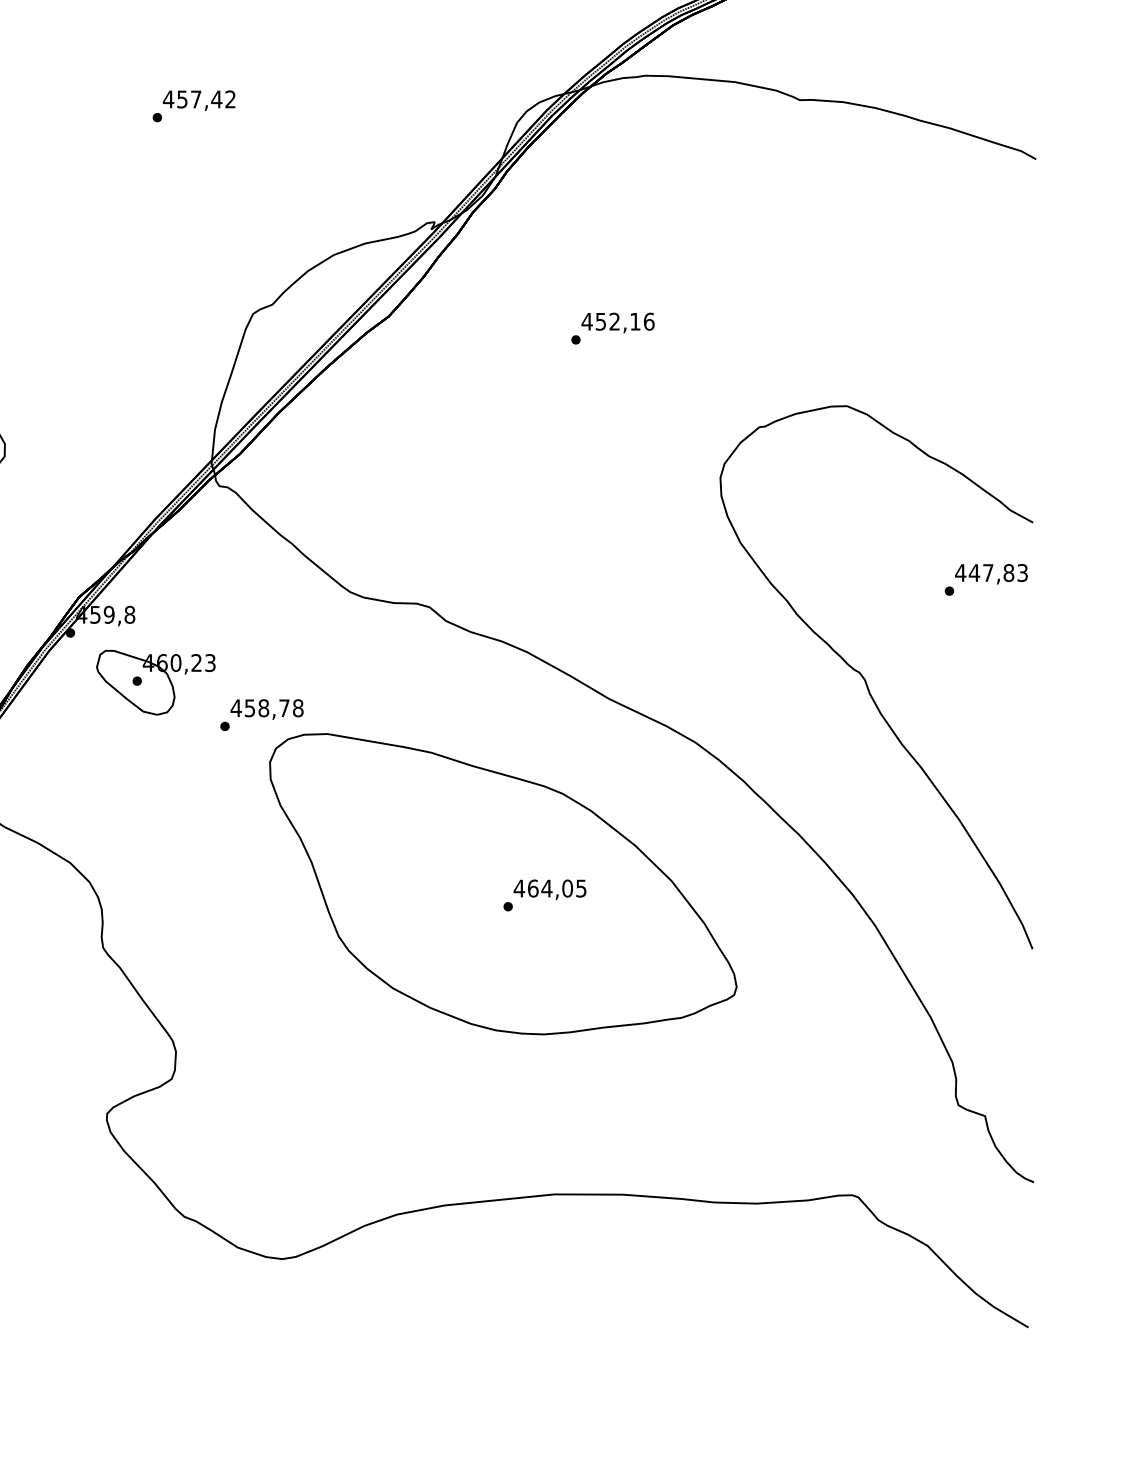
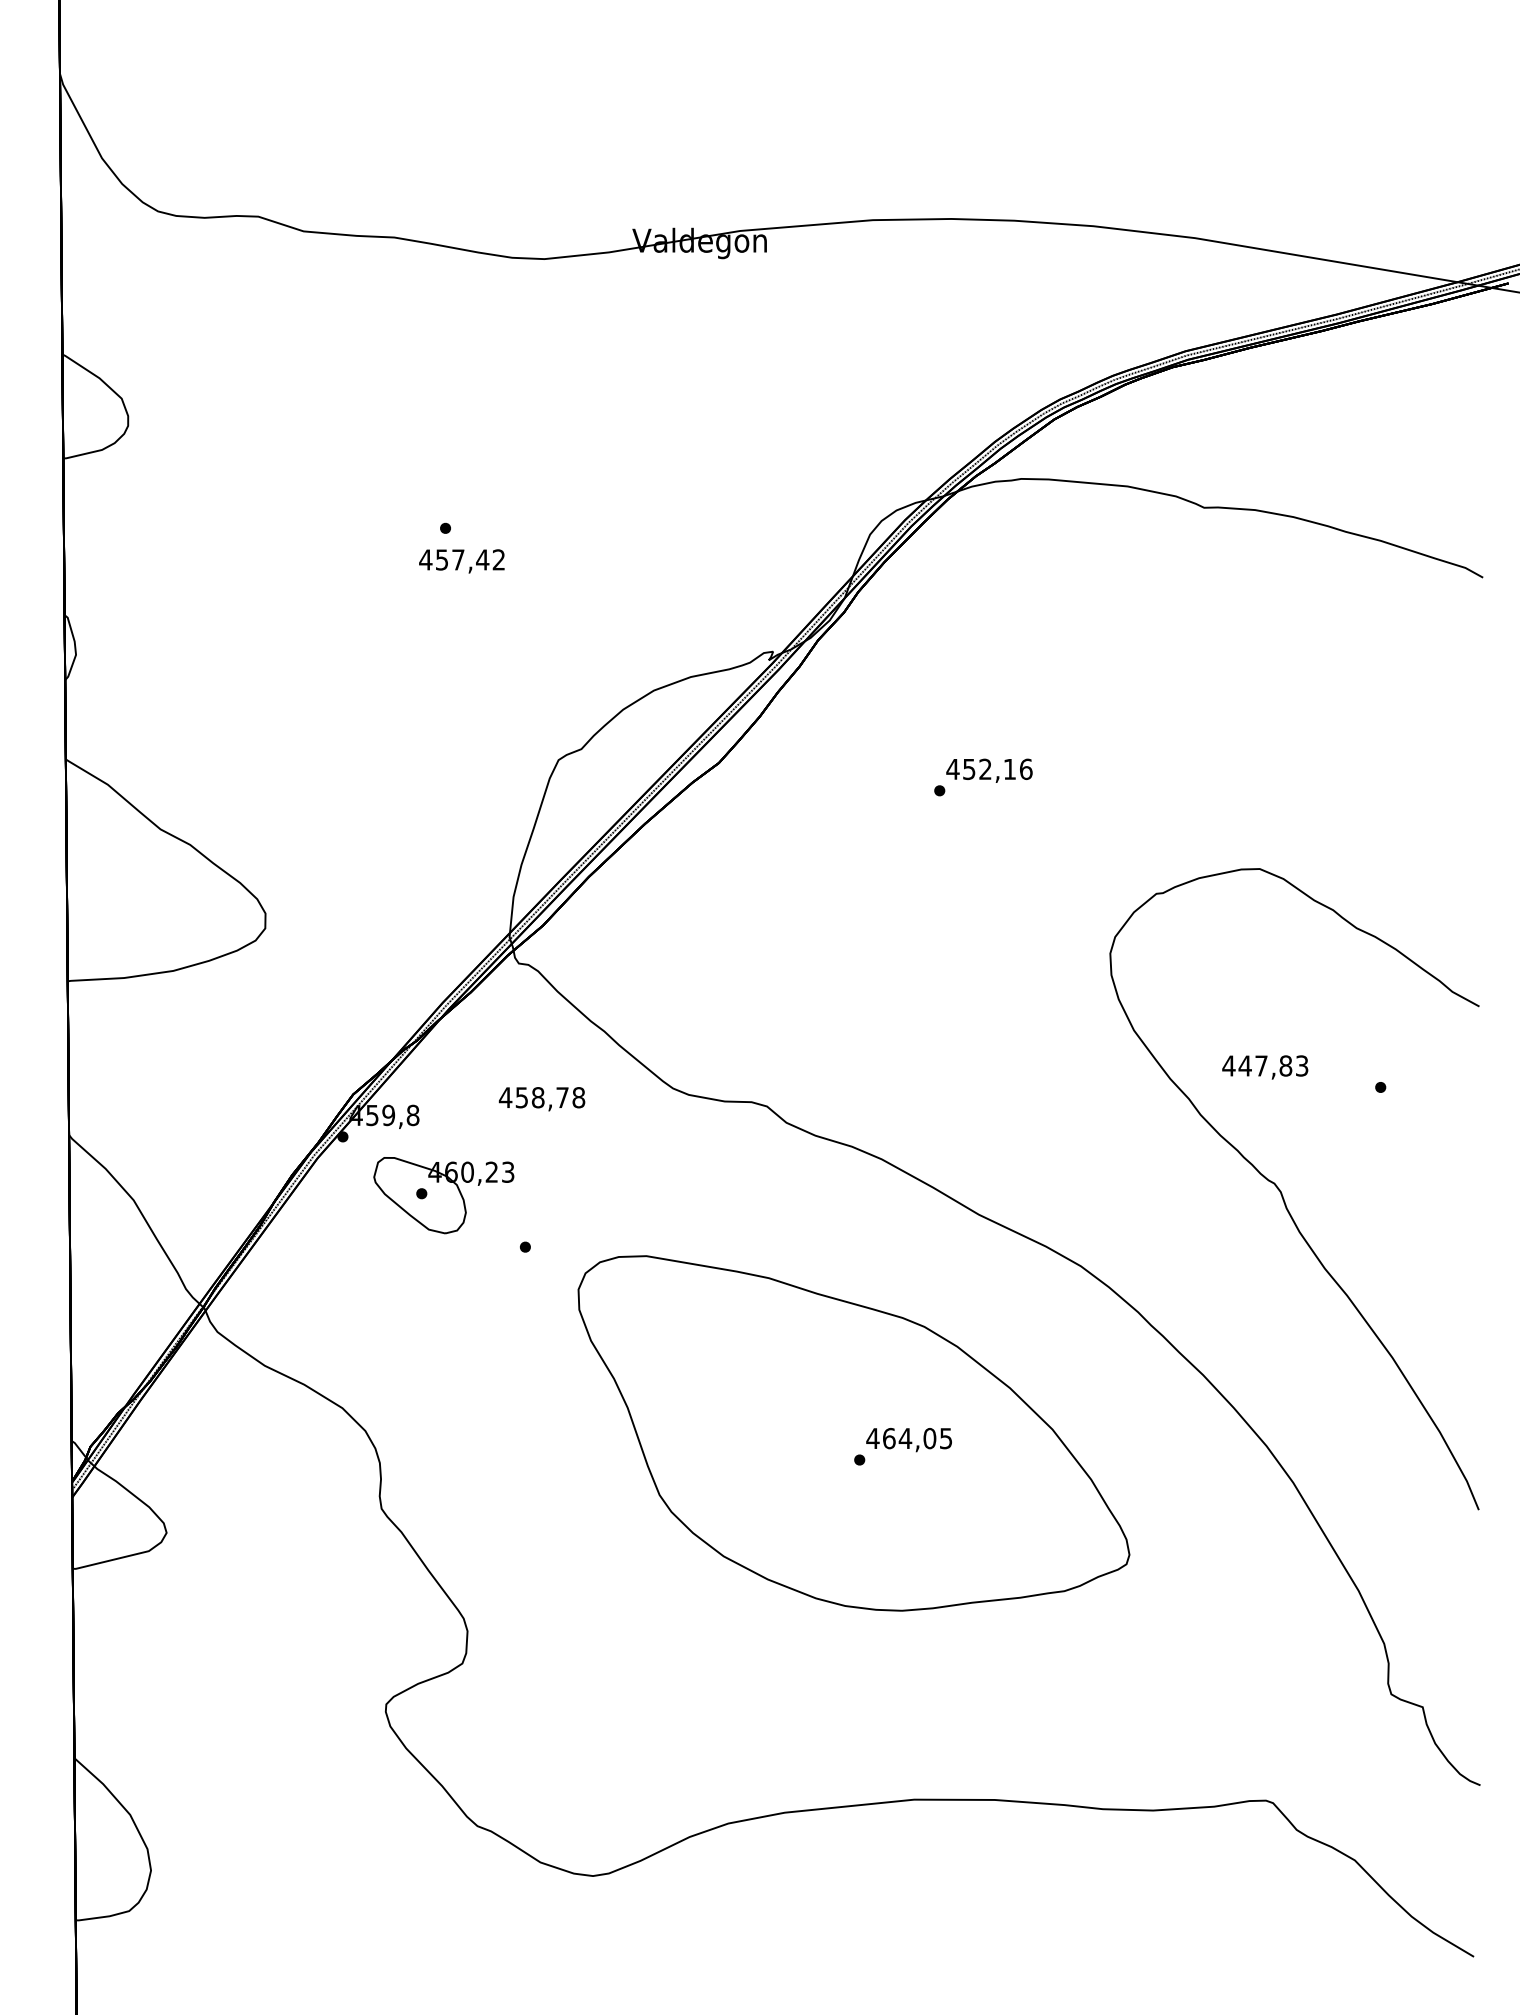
text: (198, 100) -> (461, 561), moved
text: (991, 574) -> (1265, 1067), moved
text: (266, 709) -> (541, 1099), moved

